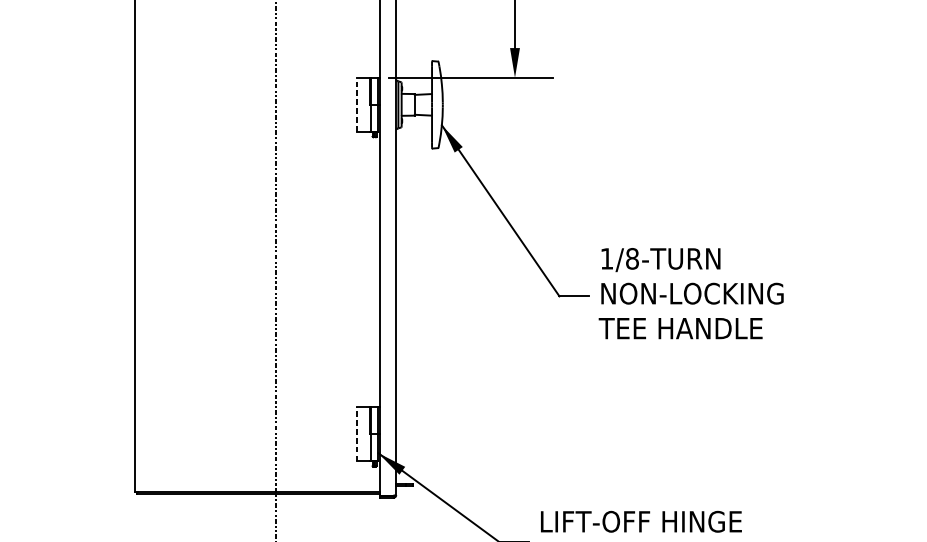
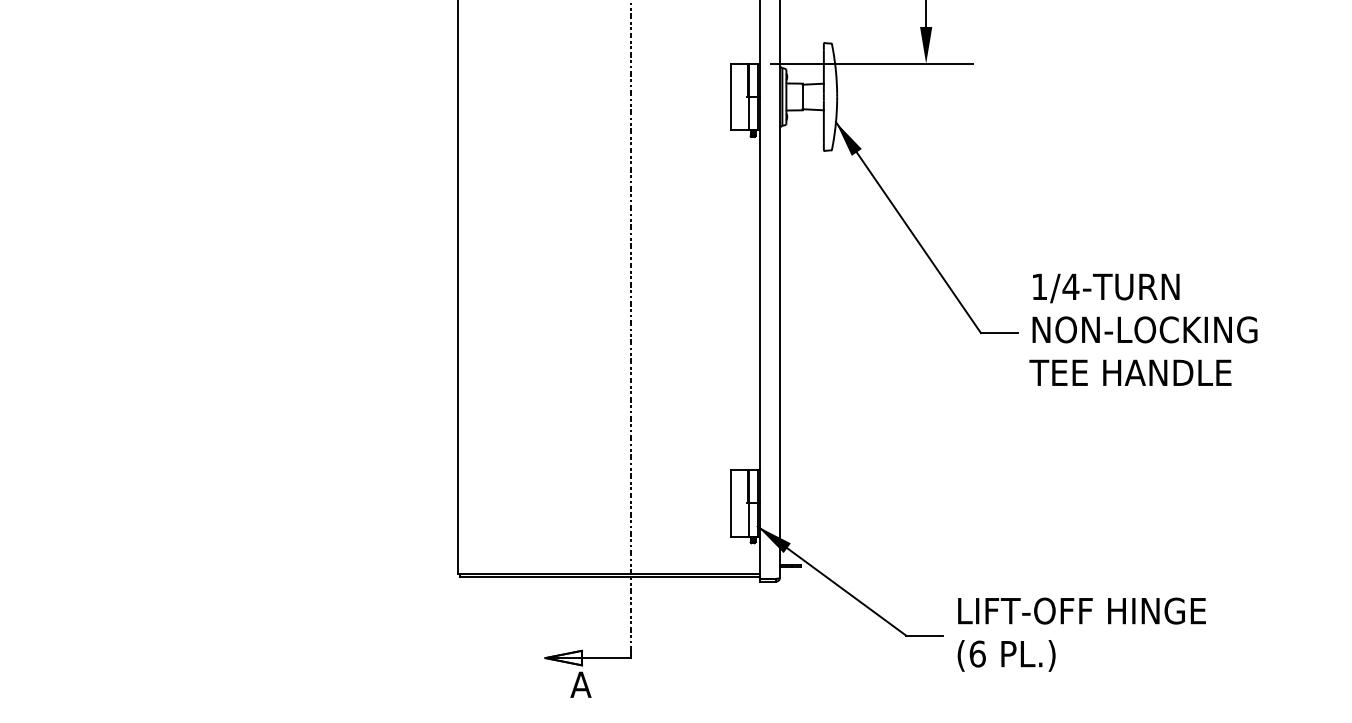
line: (357, 104) -> (731, 96), dashed -> solid
text: (632, 258) -> (1070, 286), 1/8-TURN -> 1/4-TURN
line: (357, 433) -> (731, 502), dashed -> solid

